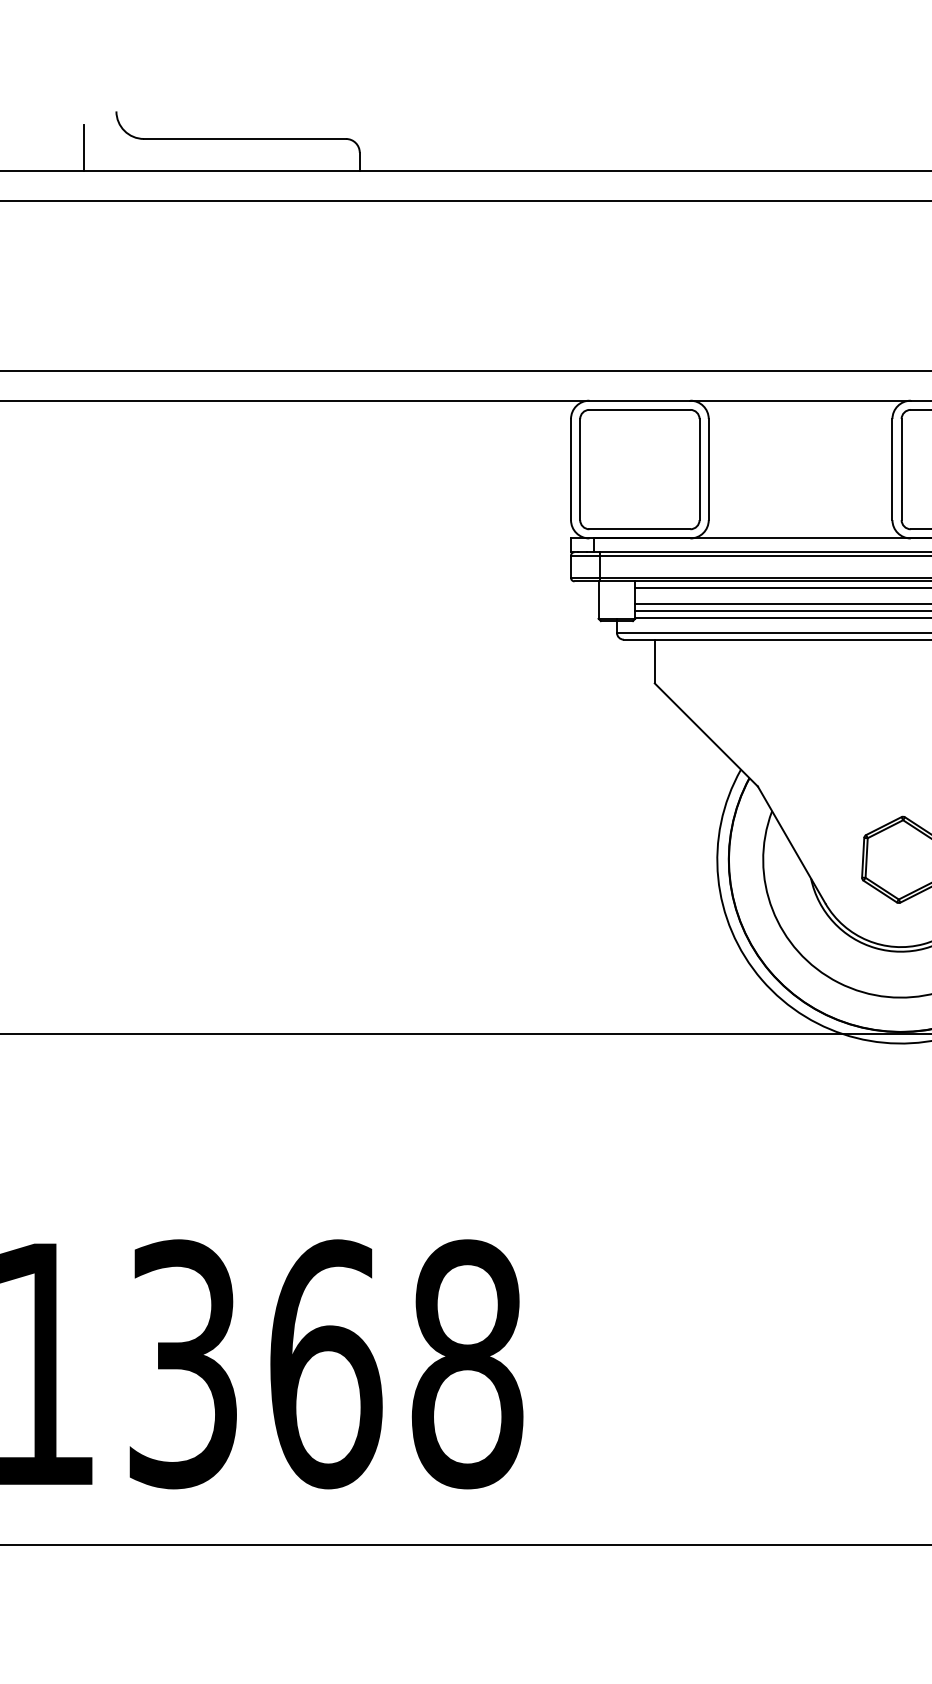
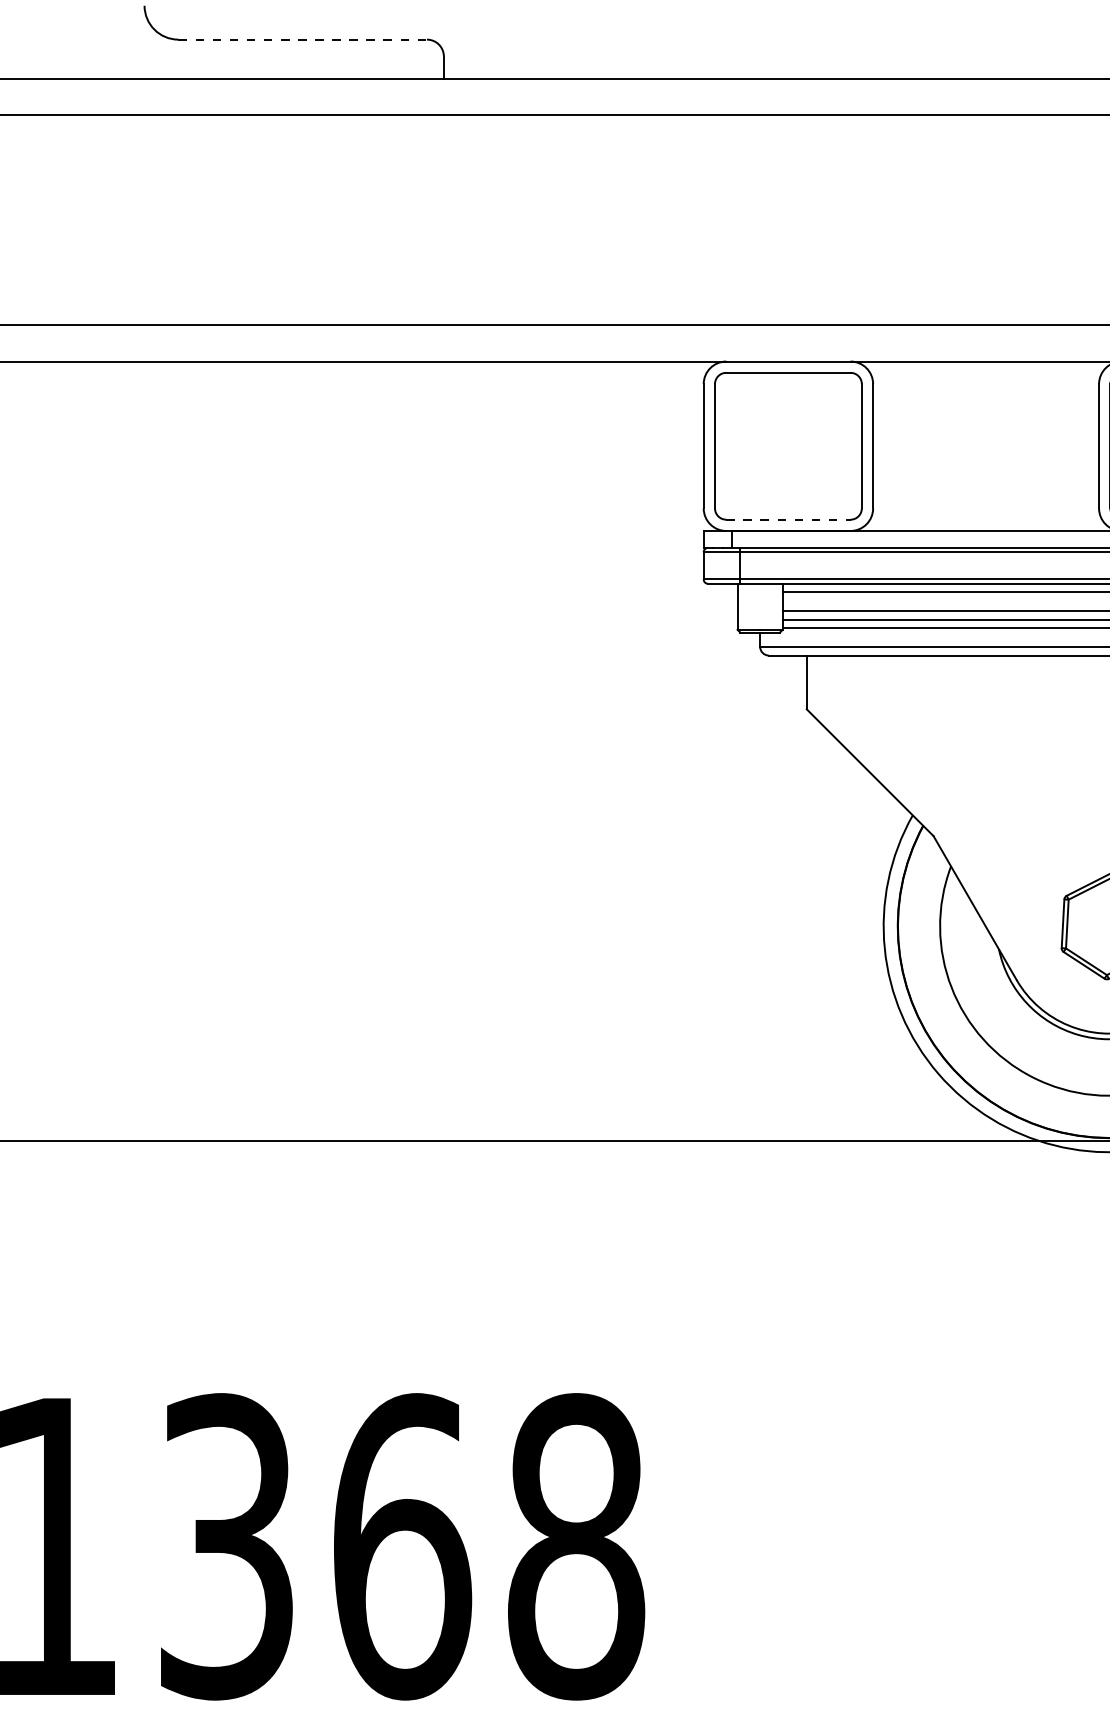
line: (245, 138) -> (303, 39), solid -> dashed
line: (84, 148) -> (105, 51), removed
line: (639, 529) -> (787, 519), solid -> dashed

